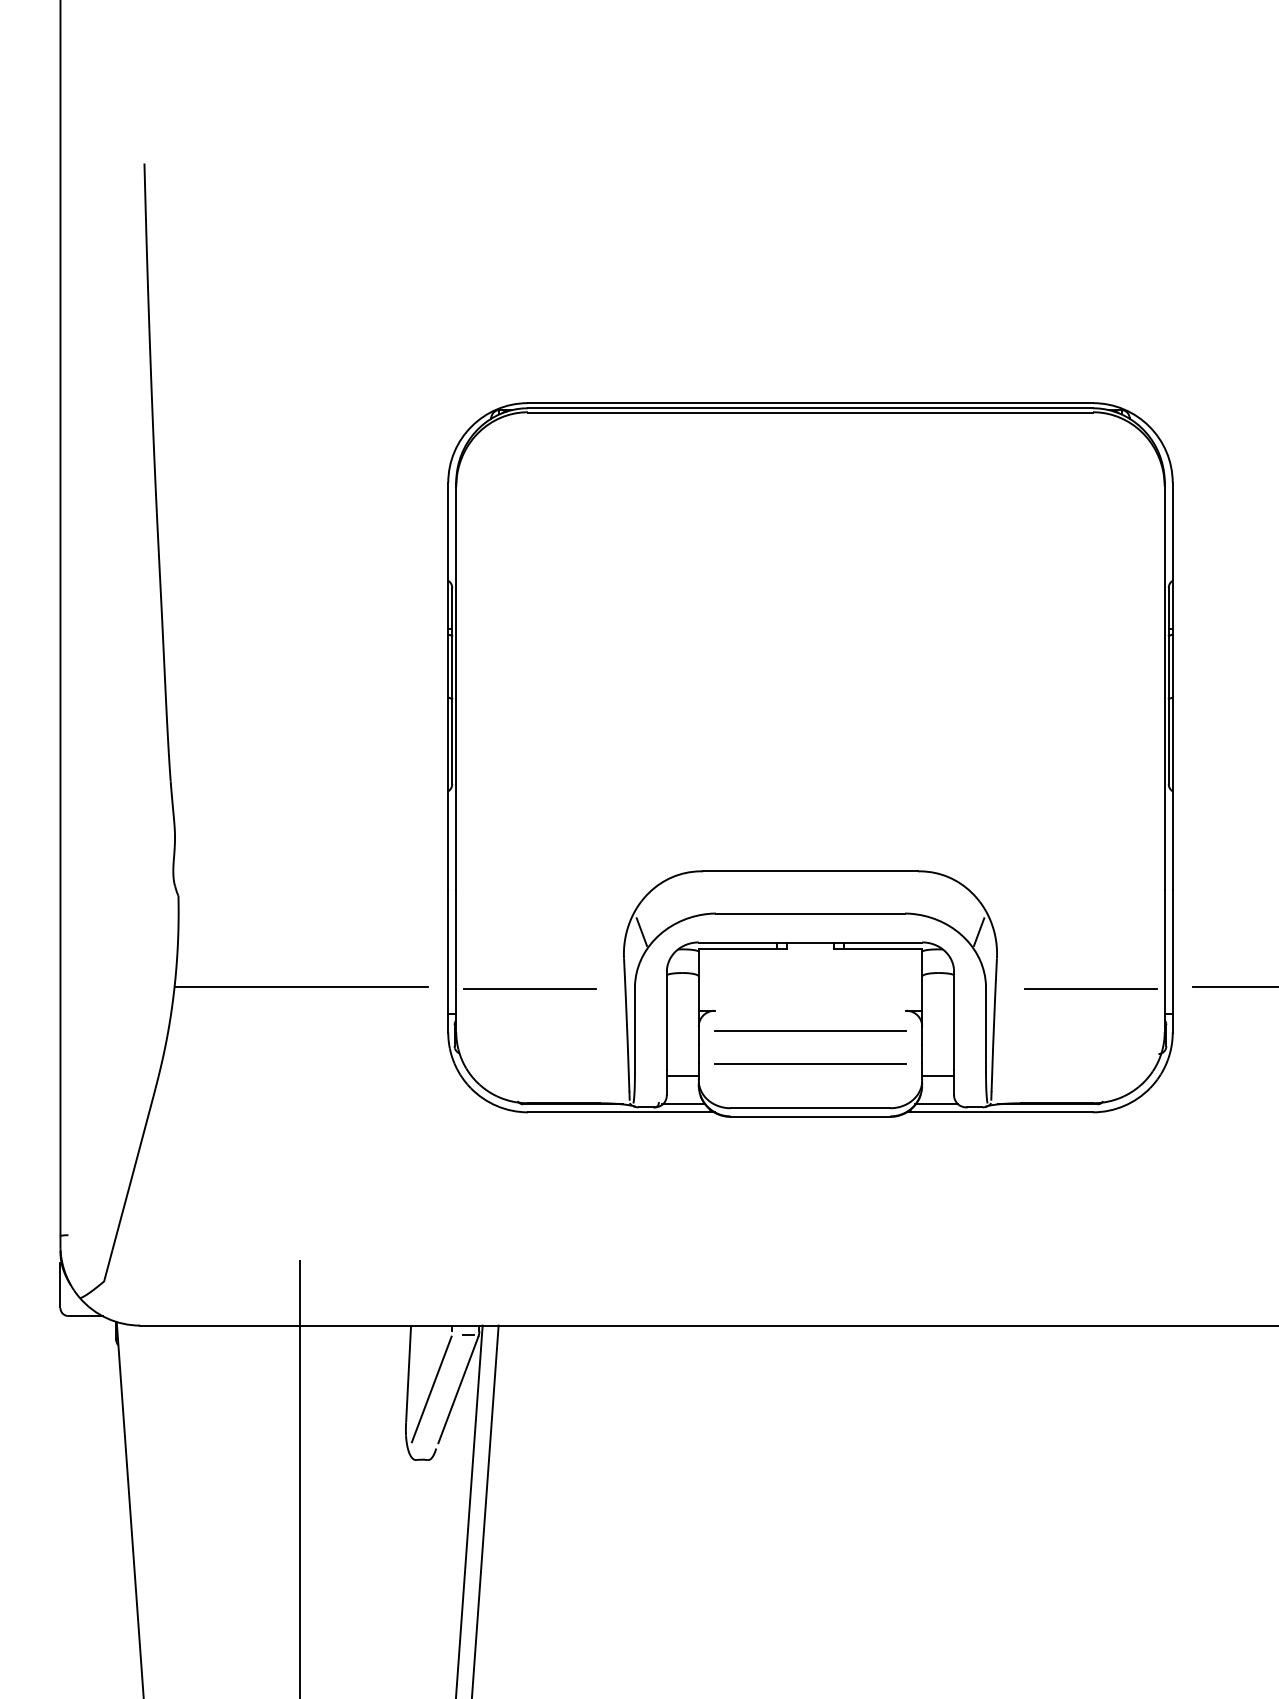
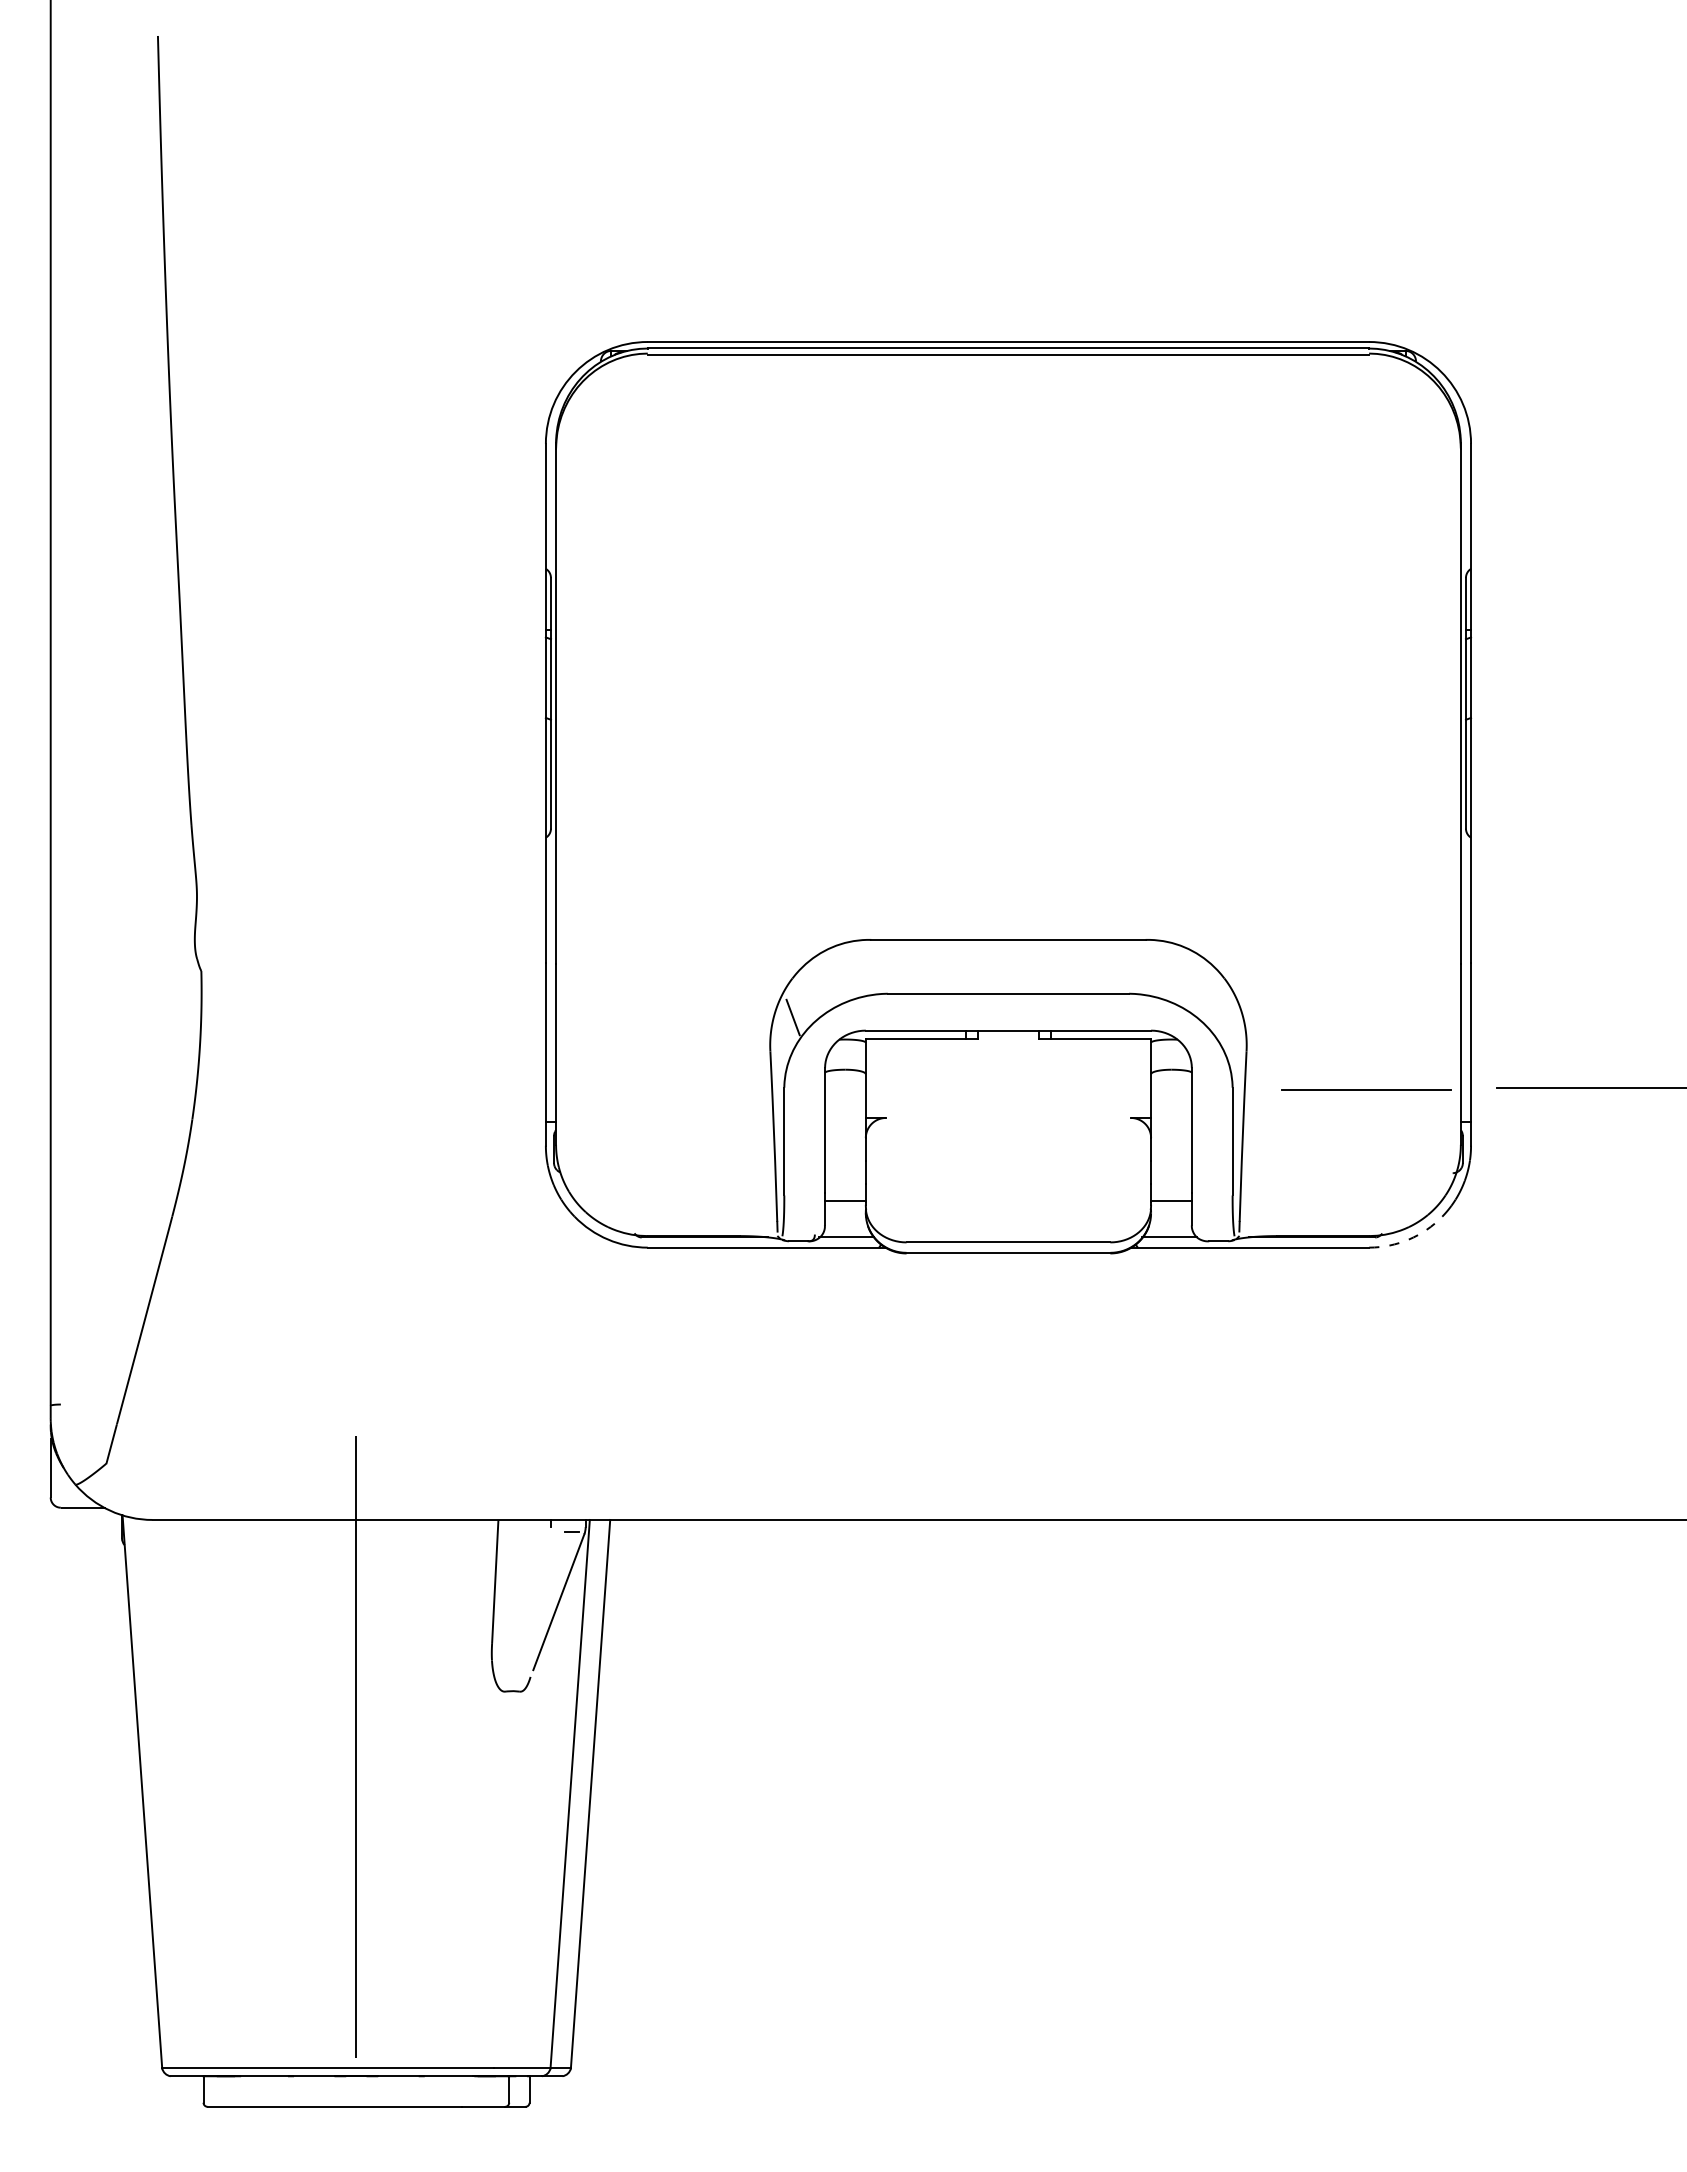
line: (978, 932) -> (1223, 1017), removed
line: (301, 986) -> (358, 1087), removed
line: (530, 989) -> (650, 1090), removed
line: (810, 1030) -> (1008, 1143), removed
line: (810, 1063) -> (1008, 1185), removed
arc: (1123, 1105) -> (1408, 1239), solid -> dashed
line: (431, 1389) -> (524, 1601), removed

